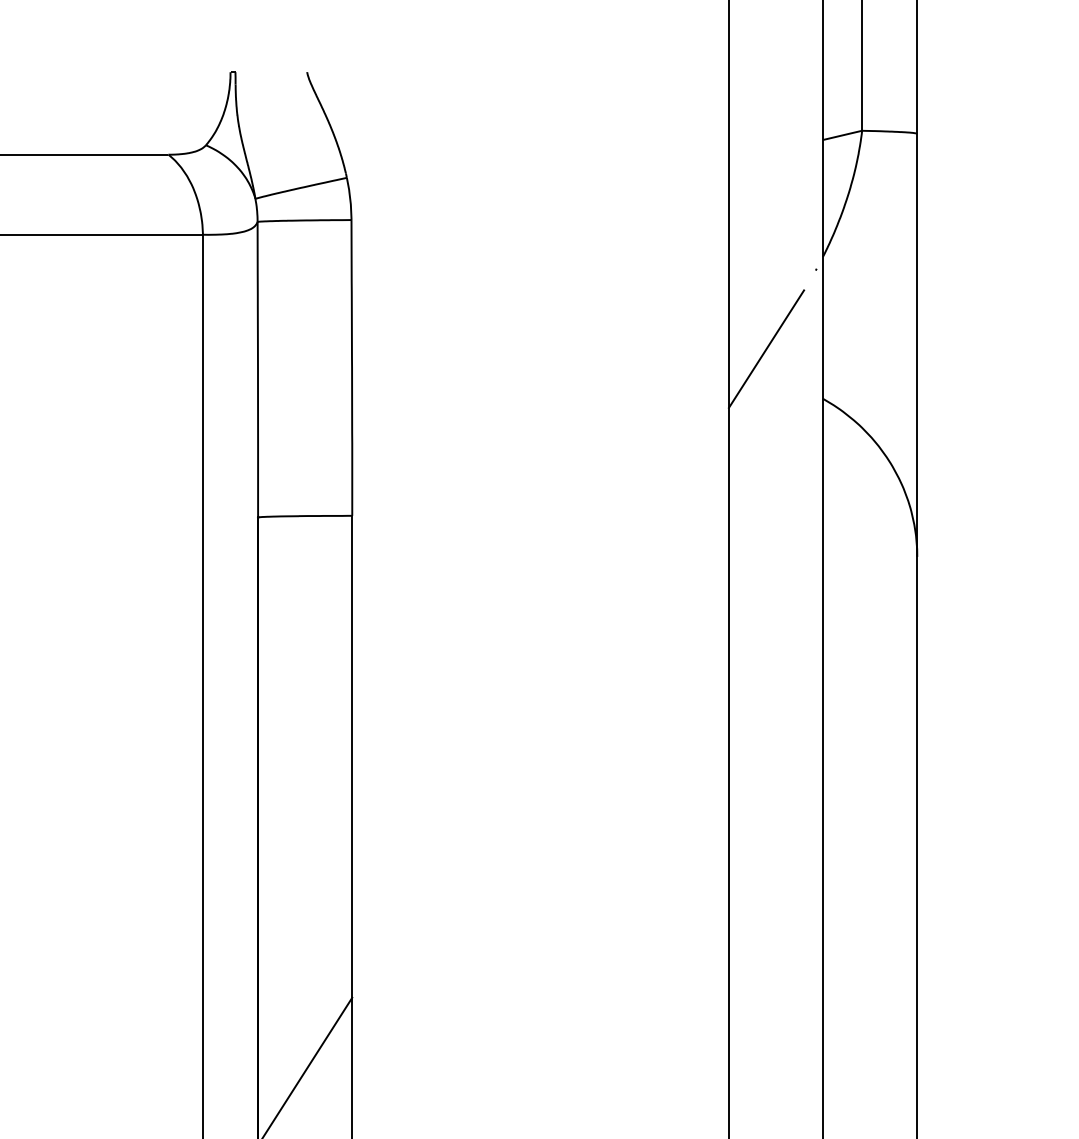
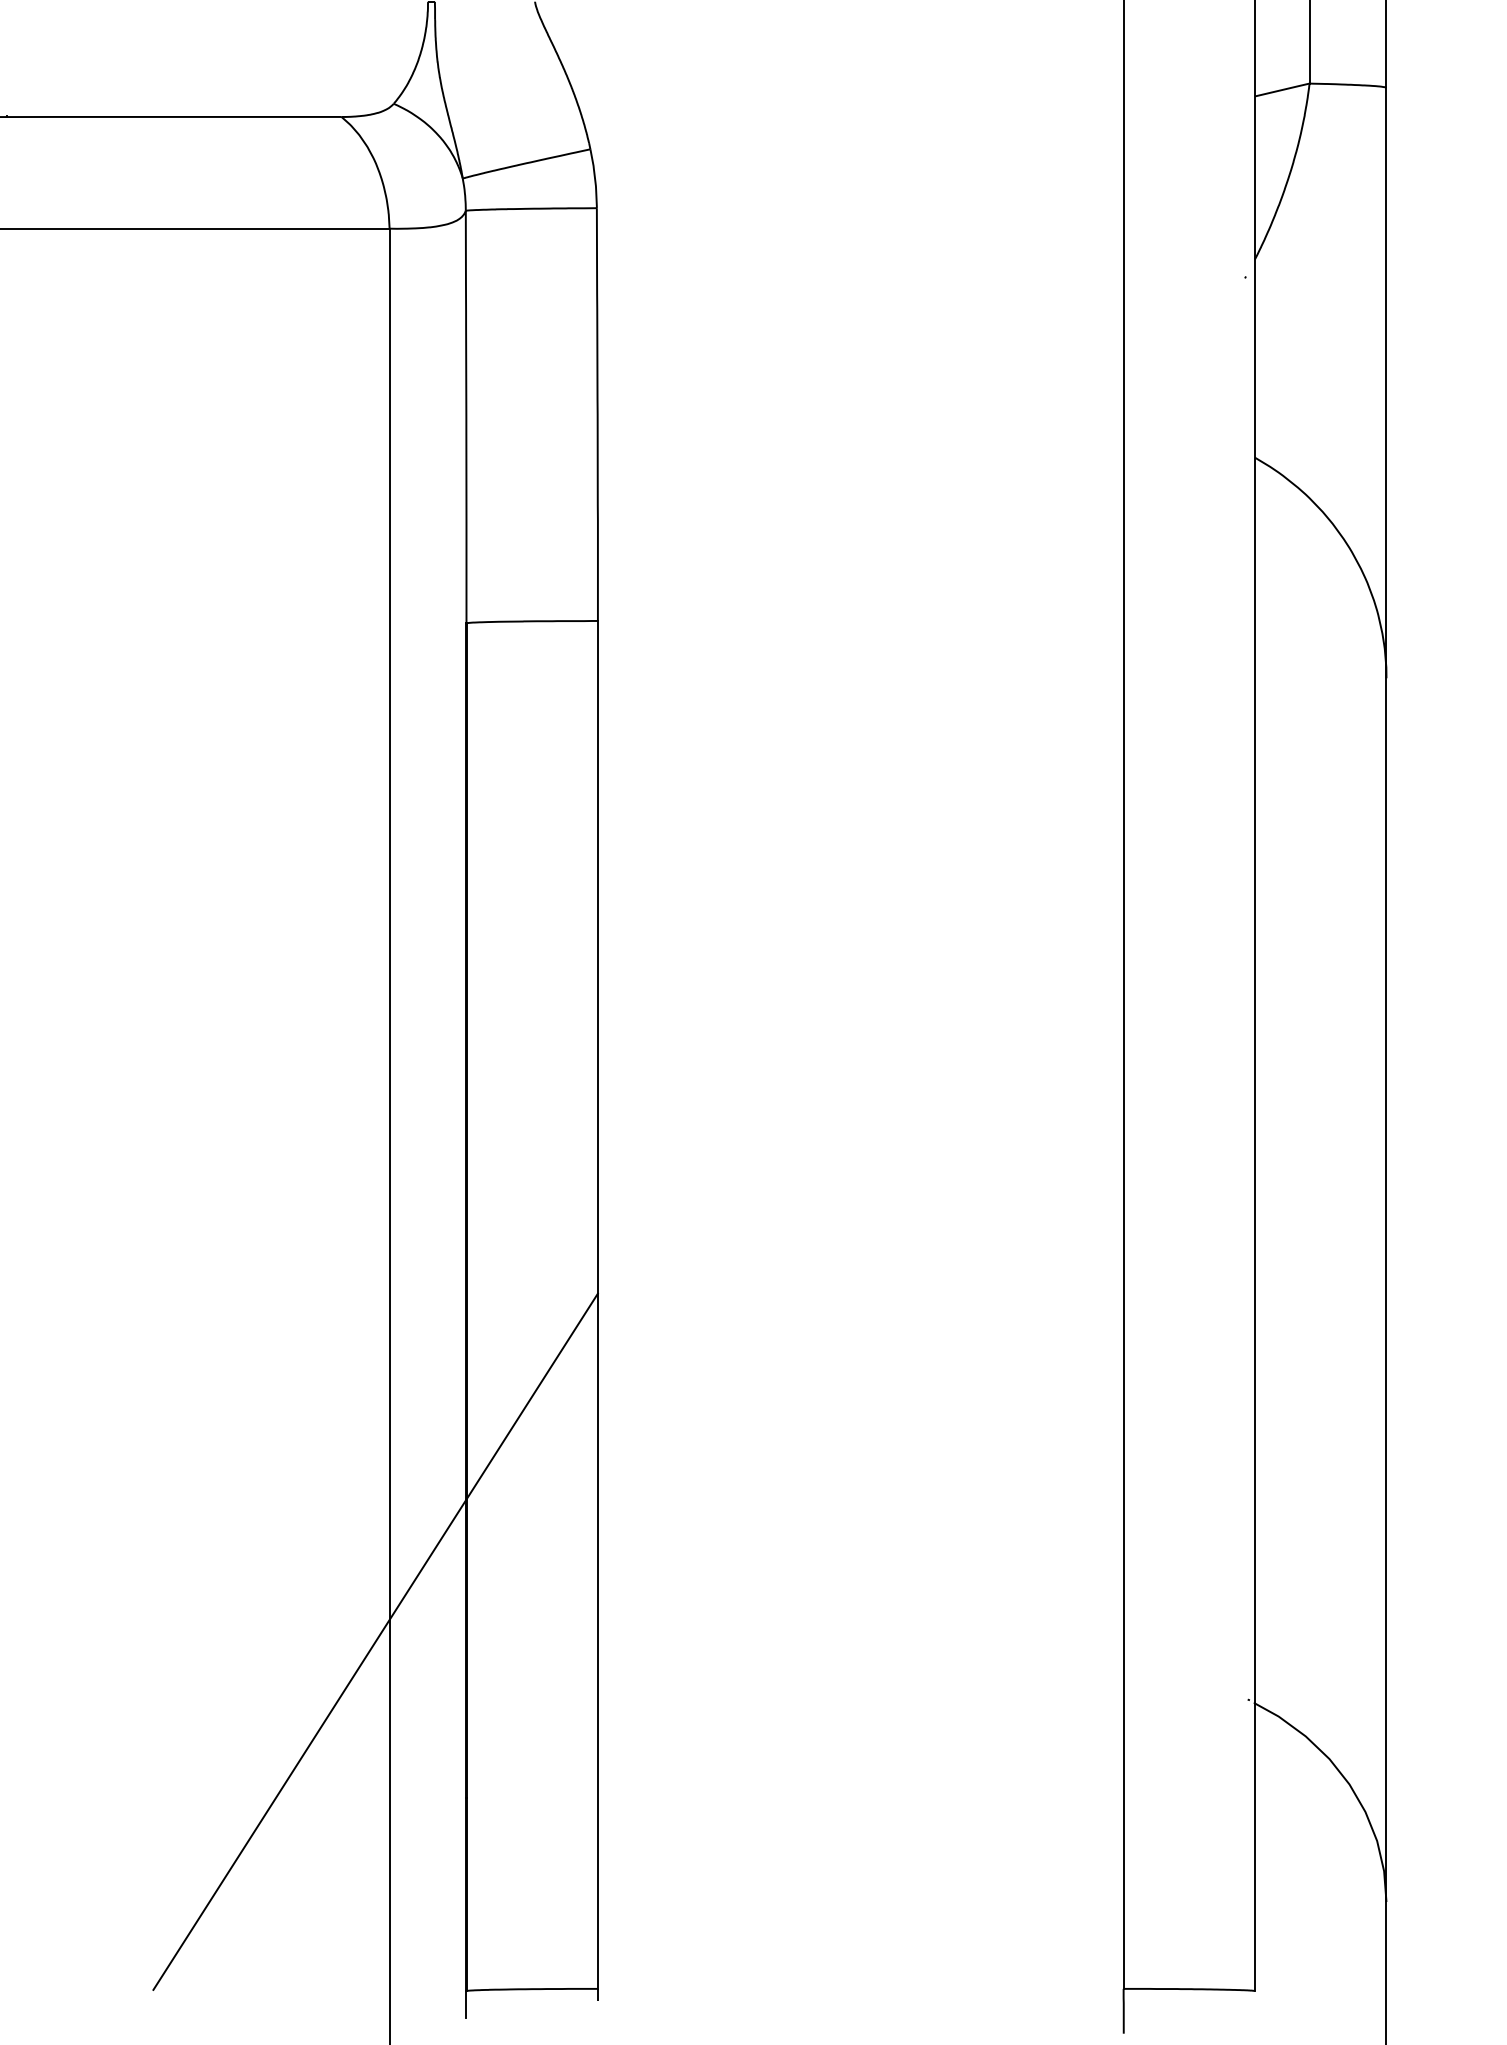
line: (766, 349) -> (1175, 388), removed

